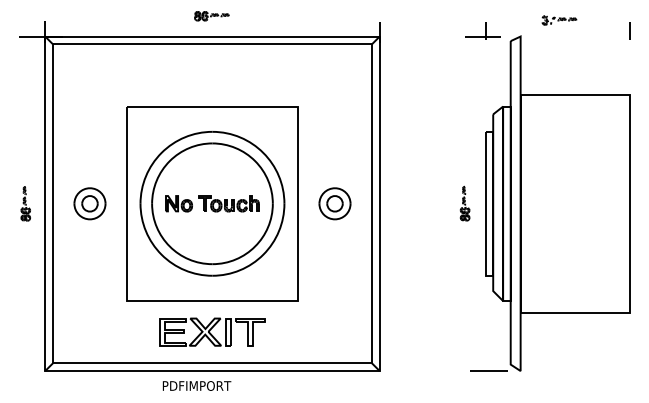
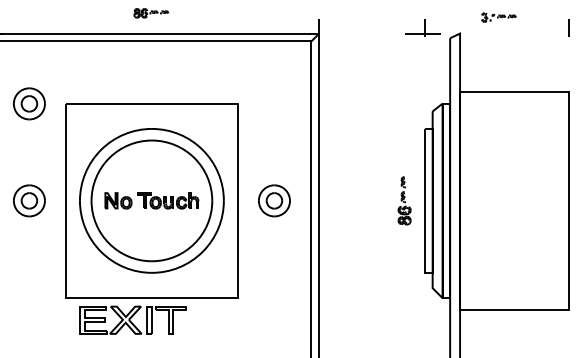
part: (89, 106) -> (28, 103), added
part: (464, 203) -> (403, 200), size x1.4
part: (212, 331) -> (132, 319), moved

